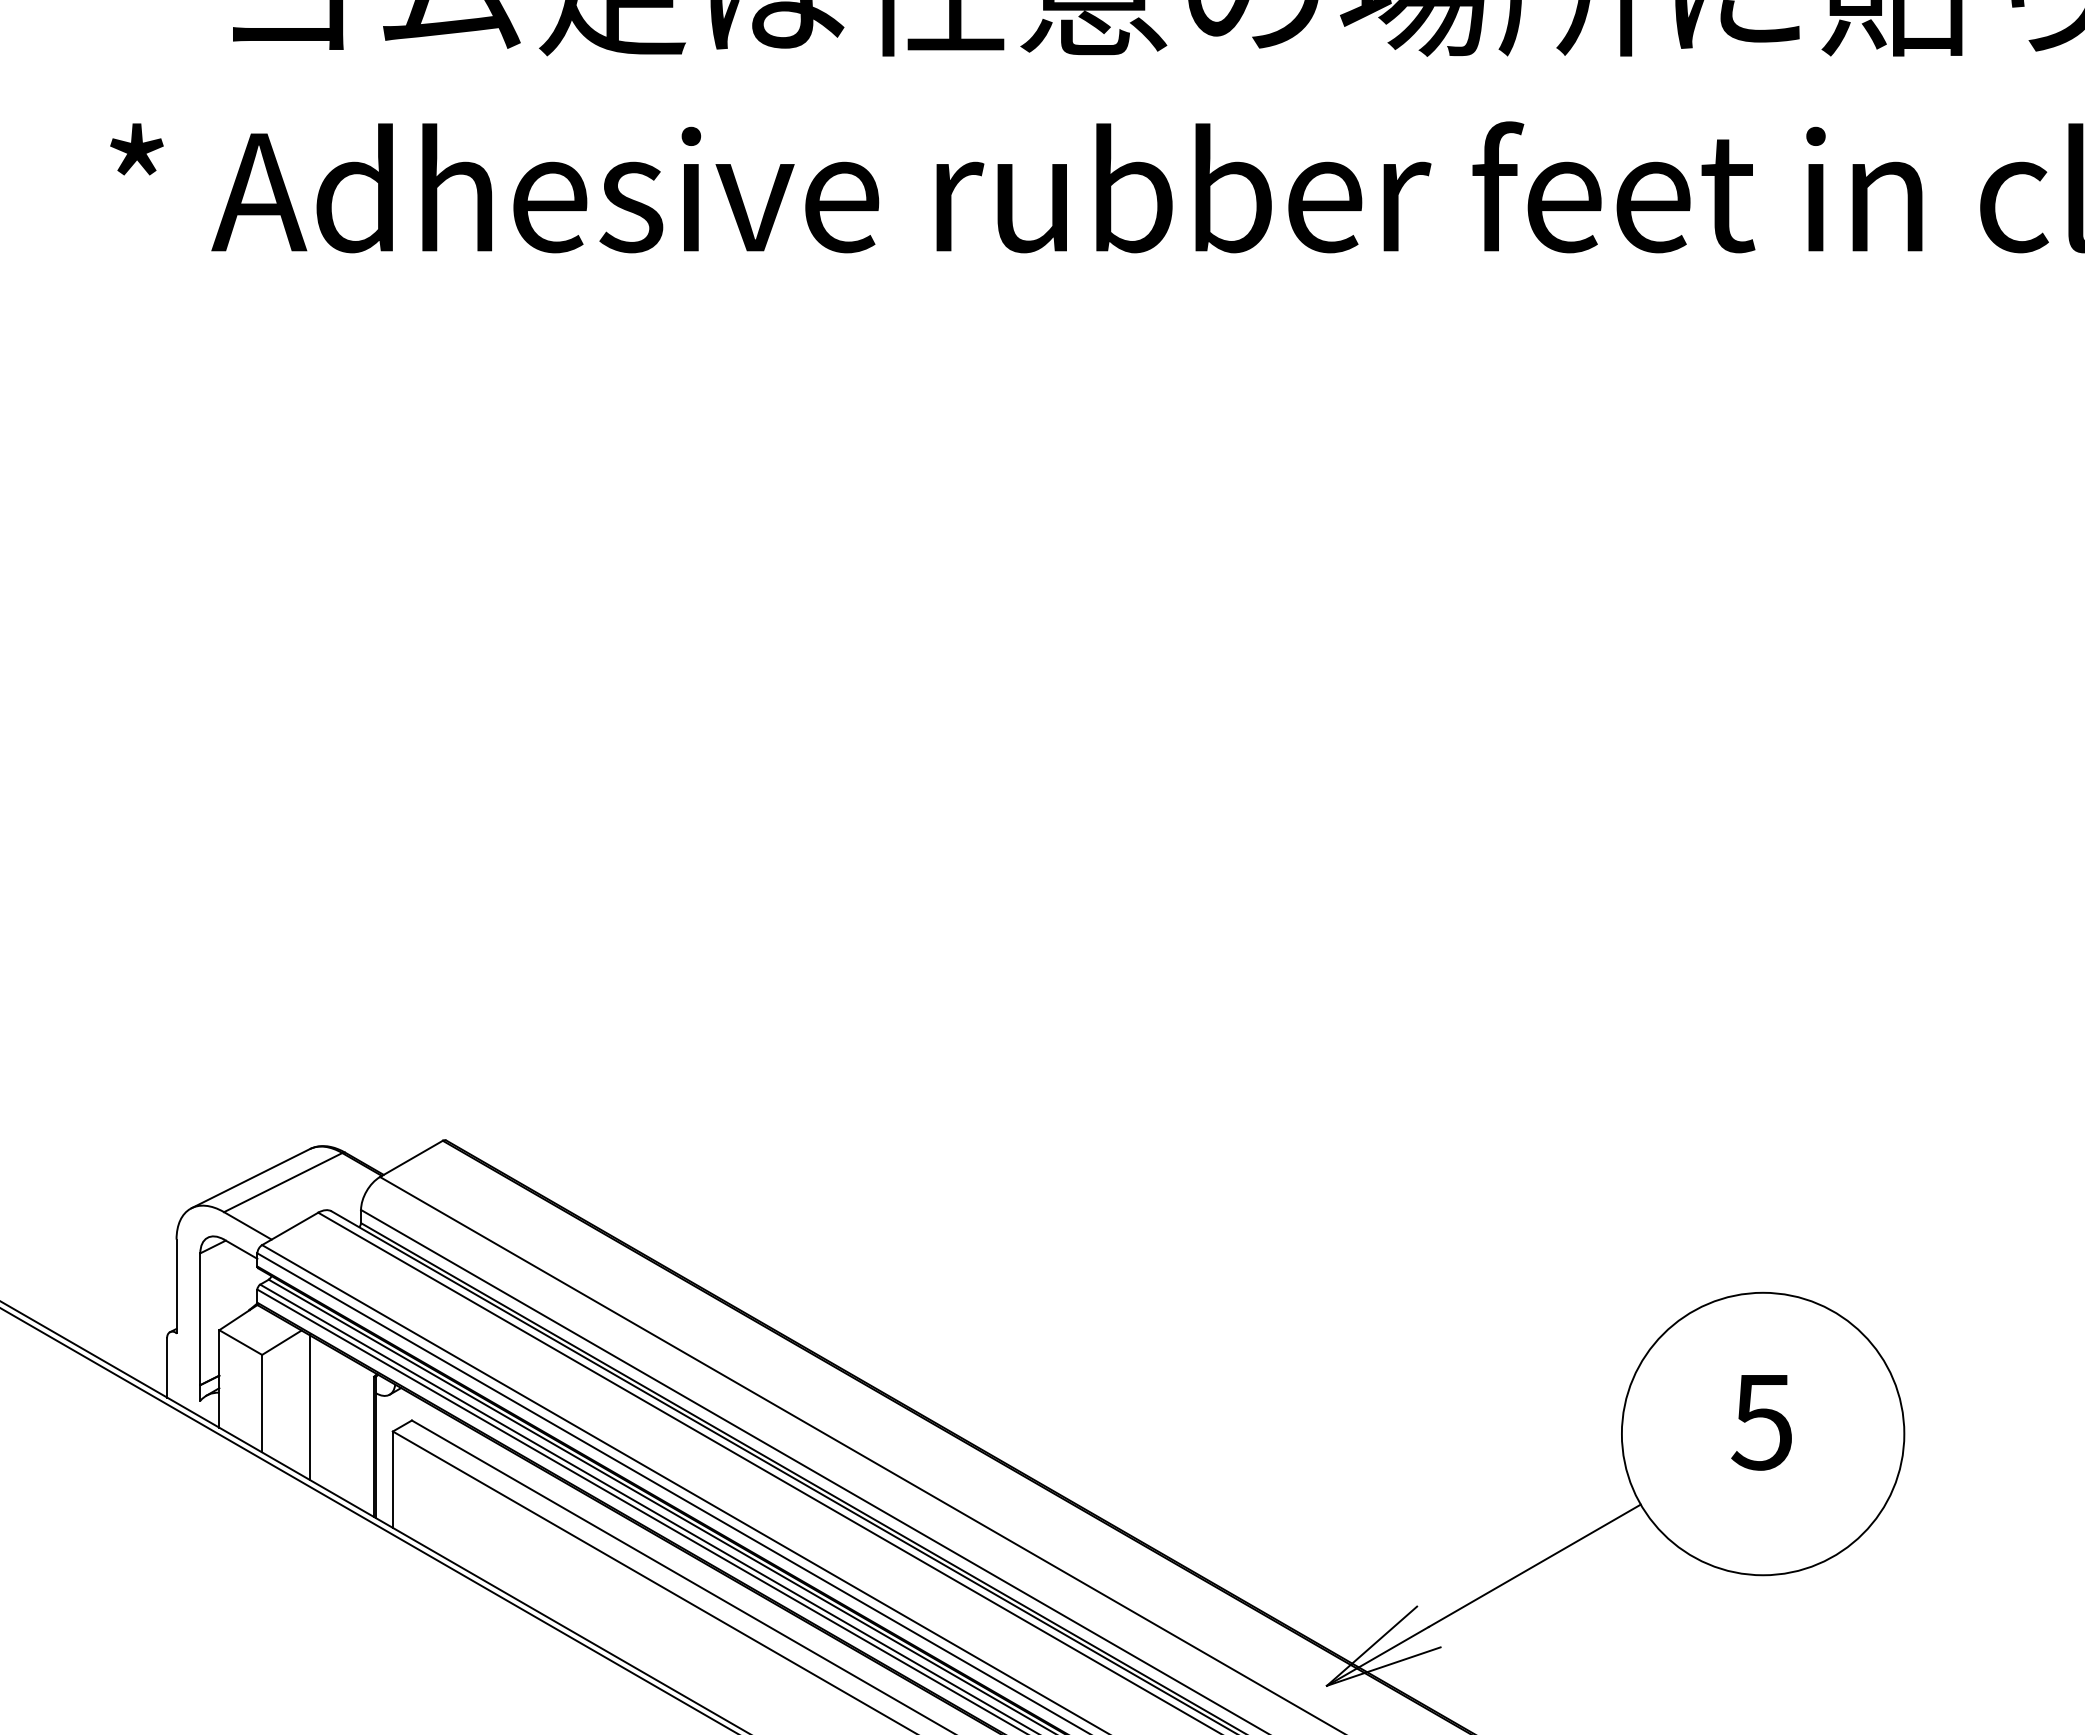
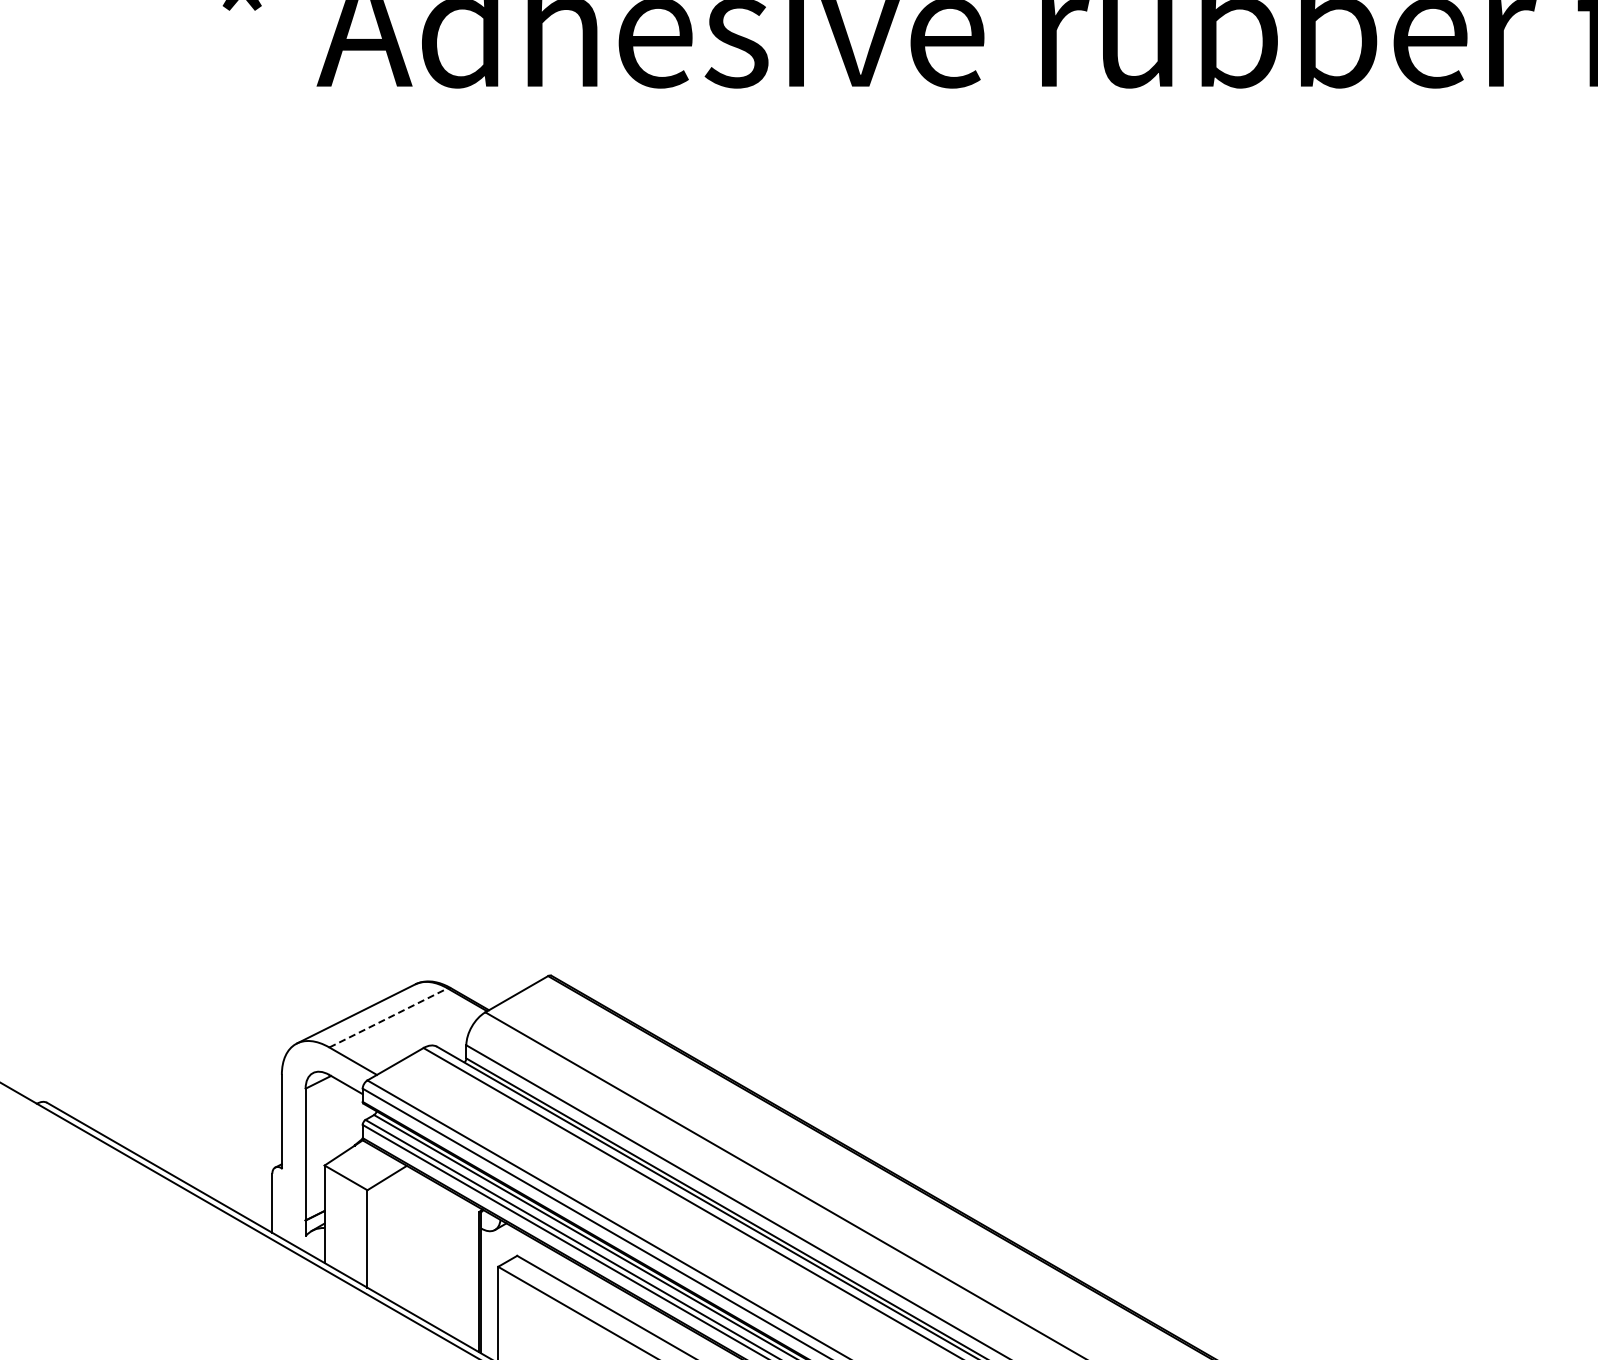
line: (283, 1182) -> (388, 1017), solid -> dashed
line: (309, 1407) -> (414, 1242), removed

